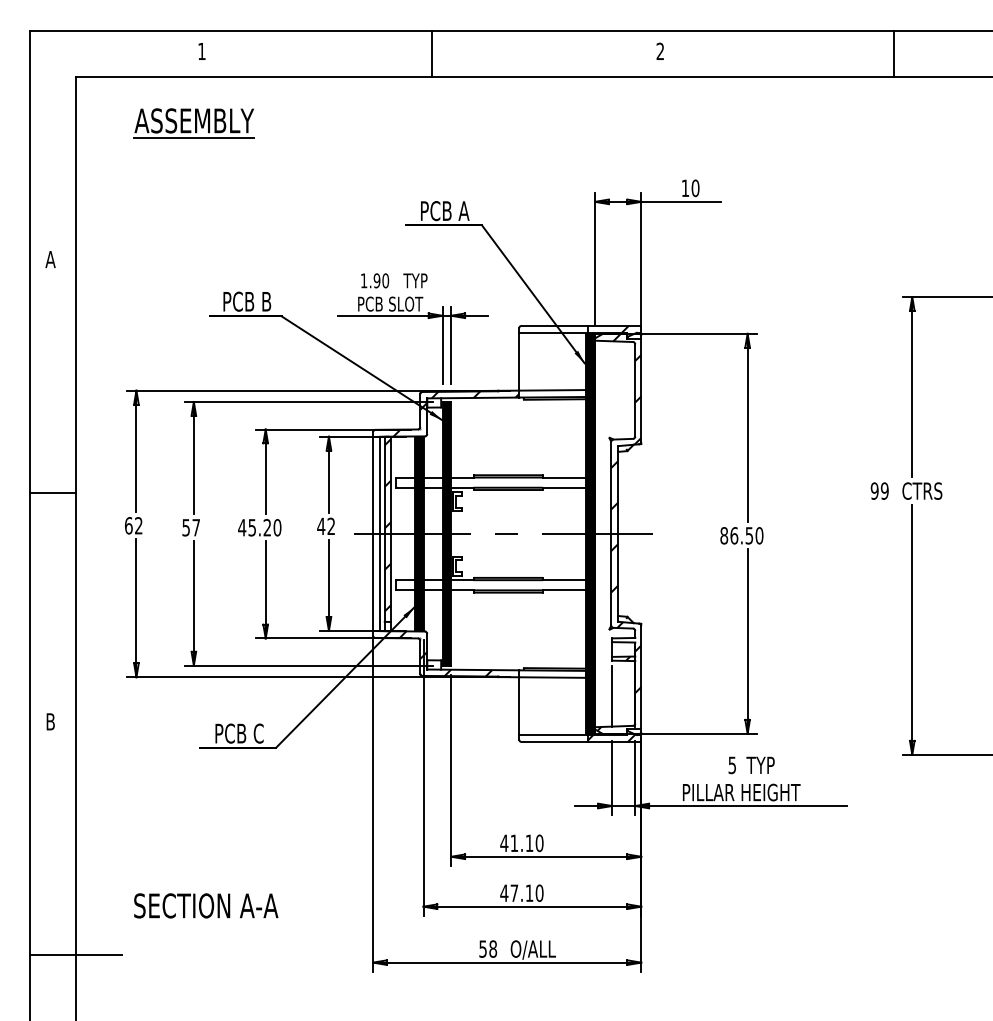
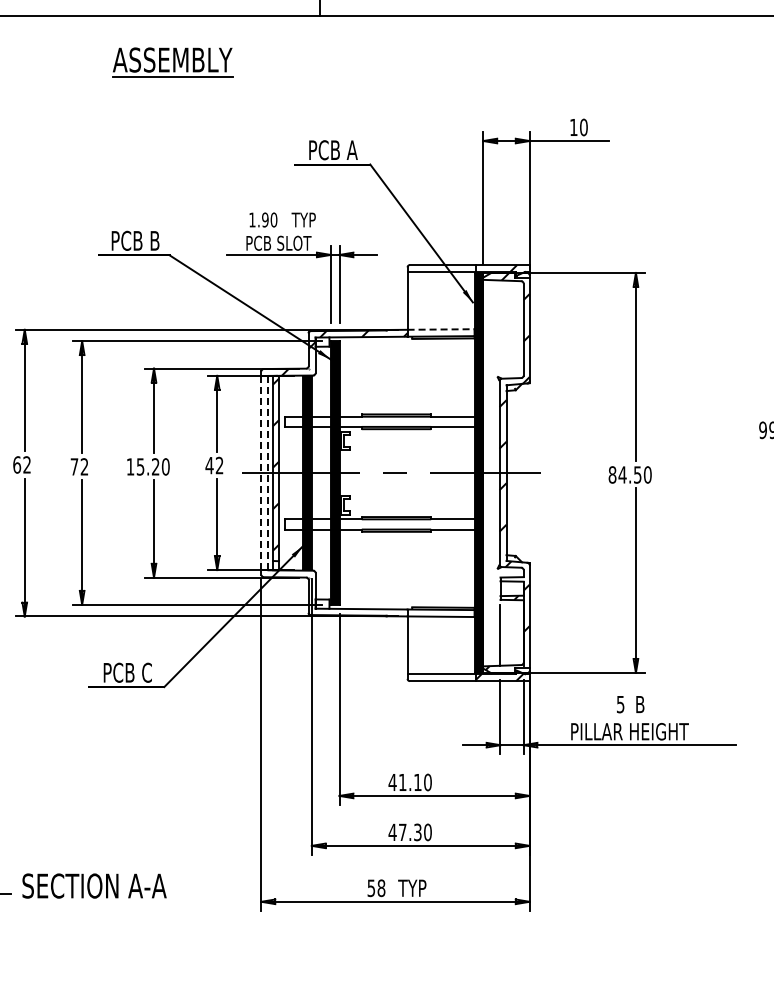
part: (193, 123) -> (171, 62), moved
line: (553, 390) -> (441, 329), solid -> dashed
text: (190, 527) -> (78, 466), 57 -> 72
text: (242, 527) -> (130, 466), 45.20 -> 15.20
line: (373, 533) -> (261, 472), solid -> dashed
line: (380, 533) -> (268, 472), solid -> dashed
text: (734, 535) -> (622, 474), 86.50 -> 84.50
hatch: (445, 653) -> (333, 592), removed
text: (760, 764) -> (648, 703), TYP -> B
text: (529, 893) -> (417, 832), 47.10 -> 47.30
text: (206, 905) -> (94, 885), moved
text: (532, 949) -> (420, 888), O/ALL -> TYP

